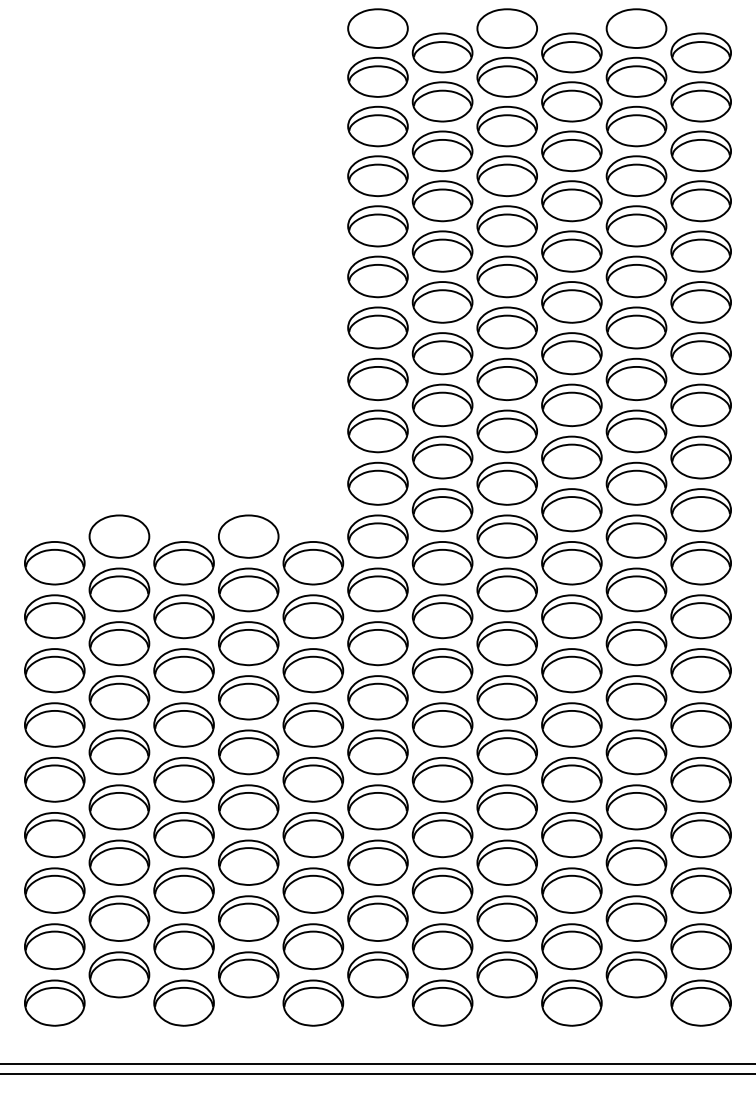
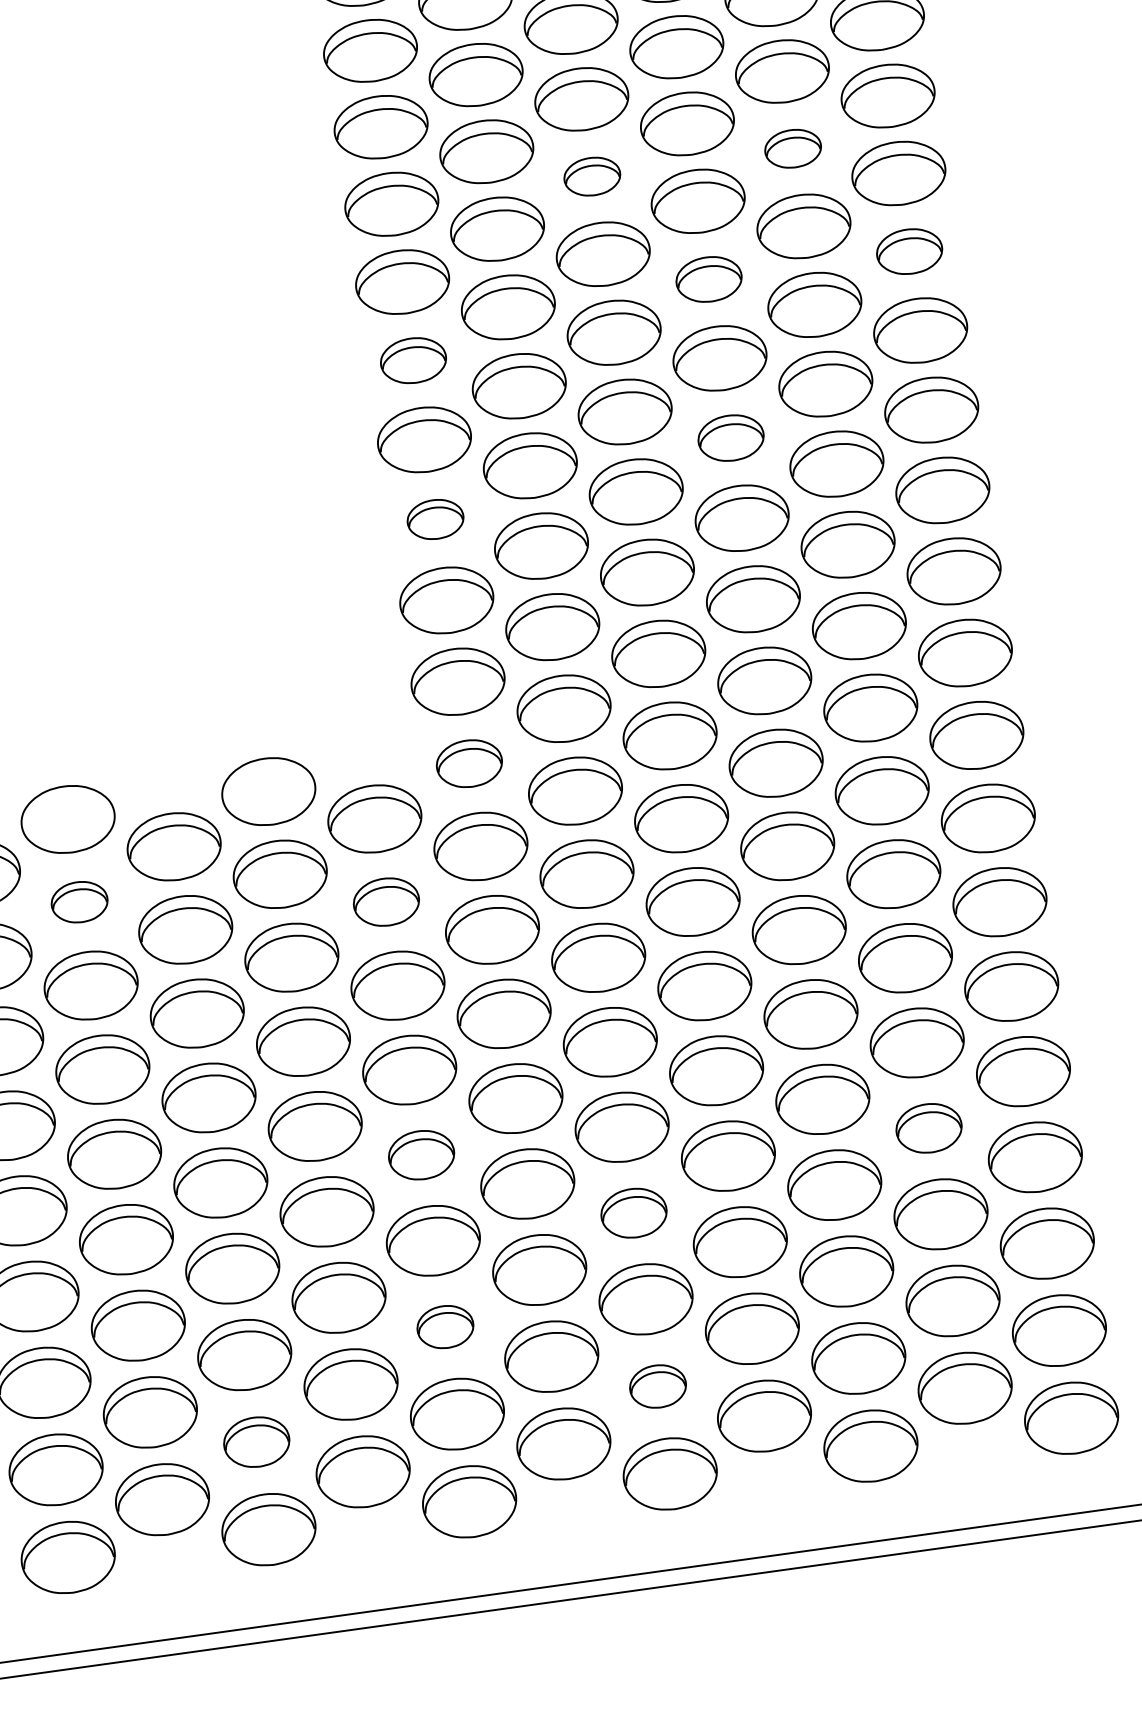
part: (506, 176) -> (591, 177), size x0.6
part: (636, 176) -> (793, 149), size x0.6
part: (571, 251) -> (708, 279), size x0.7
part: (700, 251) -> (908, 251), size x0.7
part: (377, 276) -> (412, 360), size x0.7
part: (571, 353) -> (730, 437), size x0.7
part: (377, 378) -> (434, 518), size x0.6
part: (377, 536) -> (468, 763), size x0.7
part: (119, 589) -> (79, 901), size x0.6
part: (313, 616) -> (386, 901), size x0.7
part: (313, 779) -> (421, 1154), size x0.7
part: (636, 807) -> (929, 1128), size x0.7
part: (442, 835) -> (633, 1213), size x0.7
part: (313, 890) -> (445, 1326), size x0.6
part: (183, 946) -> (255, 1441), size x0.7
part: (442, 946) -> (657, 1386), size x0.6

